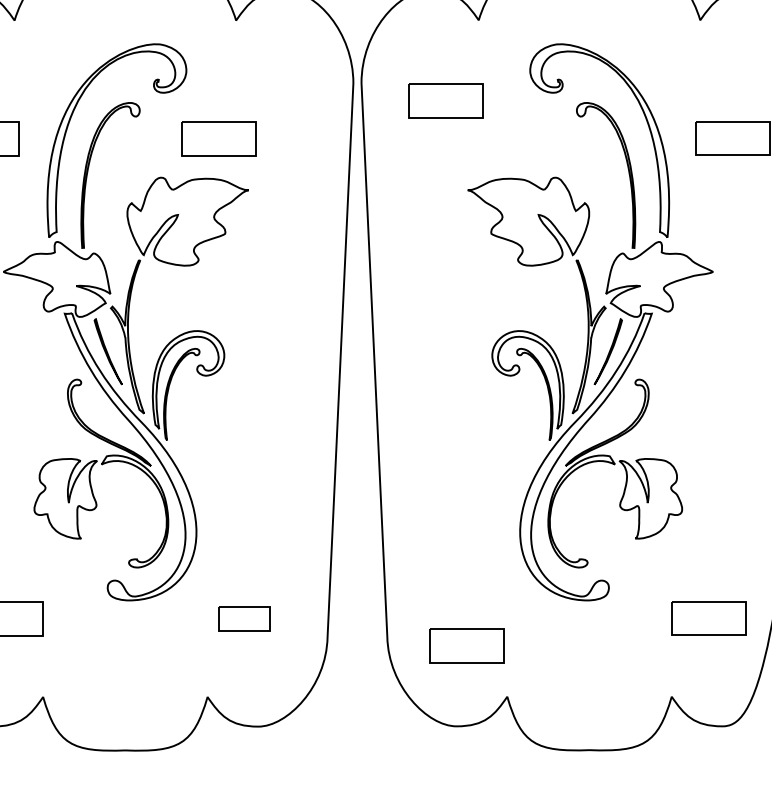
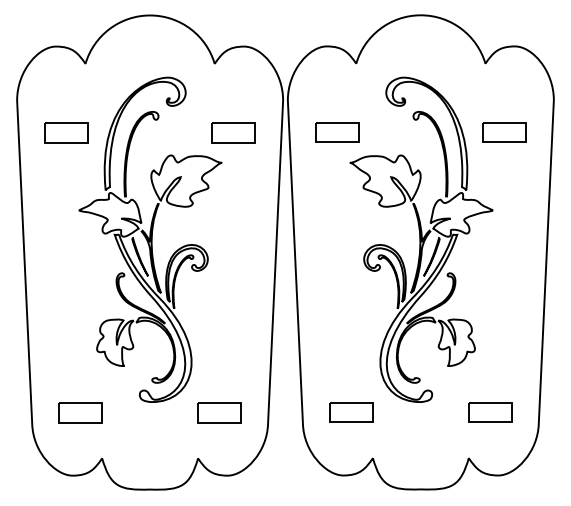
part: (446, 100) -> (337, 132), moved
part: (218, 138) -> (233, 132), moved
part: (244, 618) -> (219, 412), size x1.43
part: (467, 645) -> (351, 412), moved

